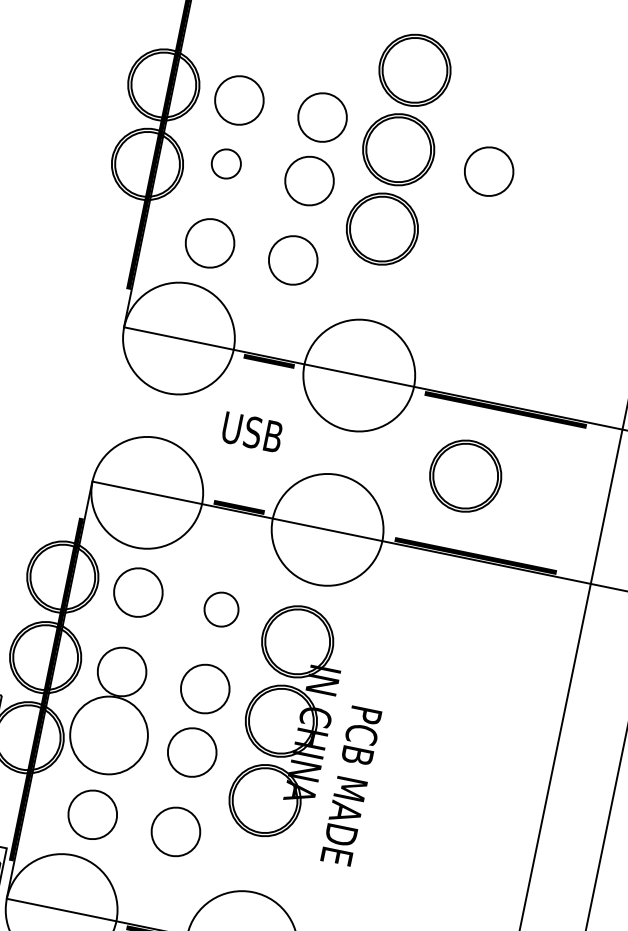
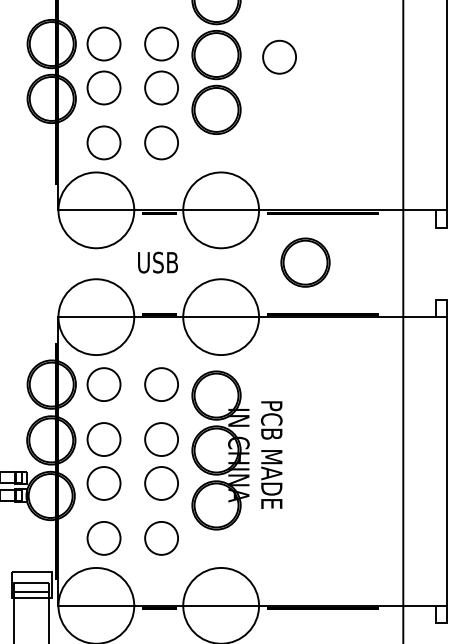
circle: (225, 163) -> (103, 87), size x1.67
circle: (221, 609) -> (161, 384), size x1.43
circle: (108, 735) -> (103, 483), size x0.62
text: (351, 785) -> (271, 454), moved

